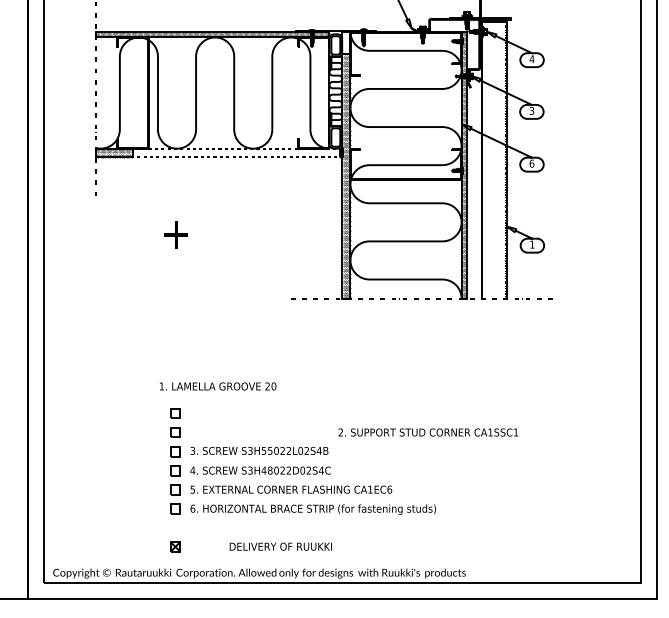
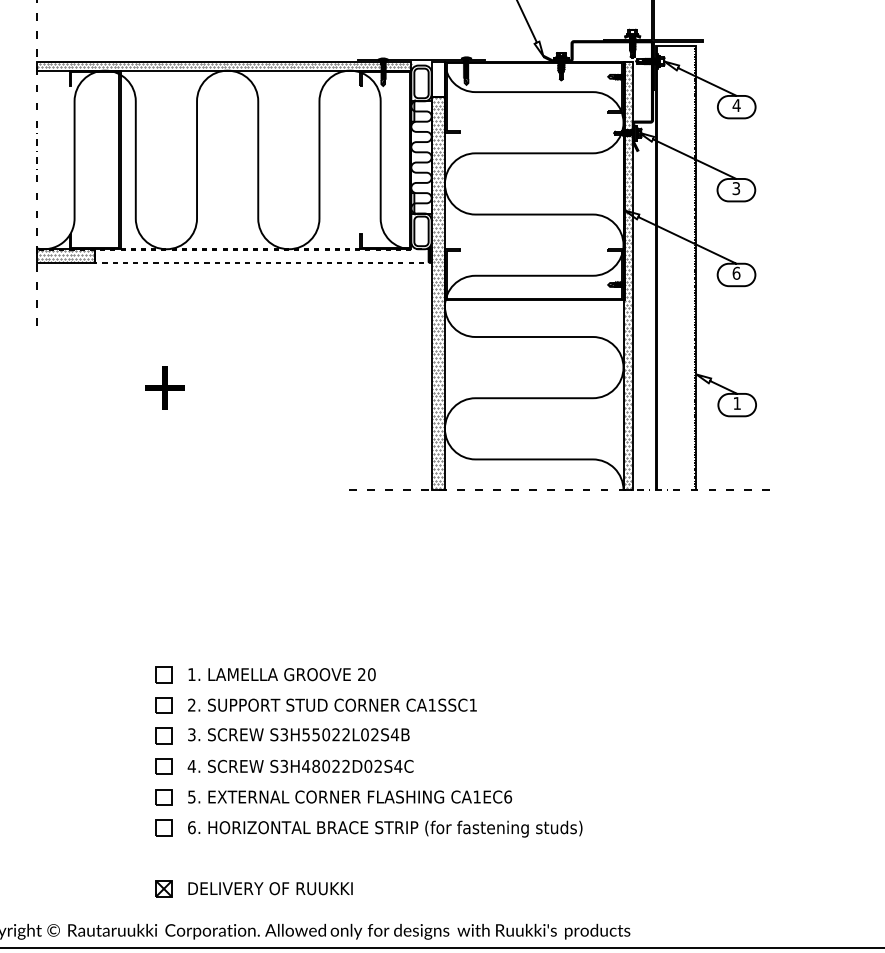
text: (218, 386) -> (282, 674), moved
text: (428, 432) -> (332, 705), moved
text: (280, 546) -> (269, 888), moved

